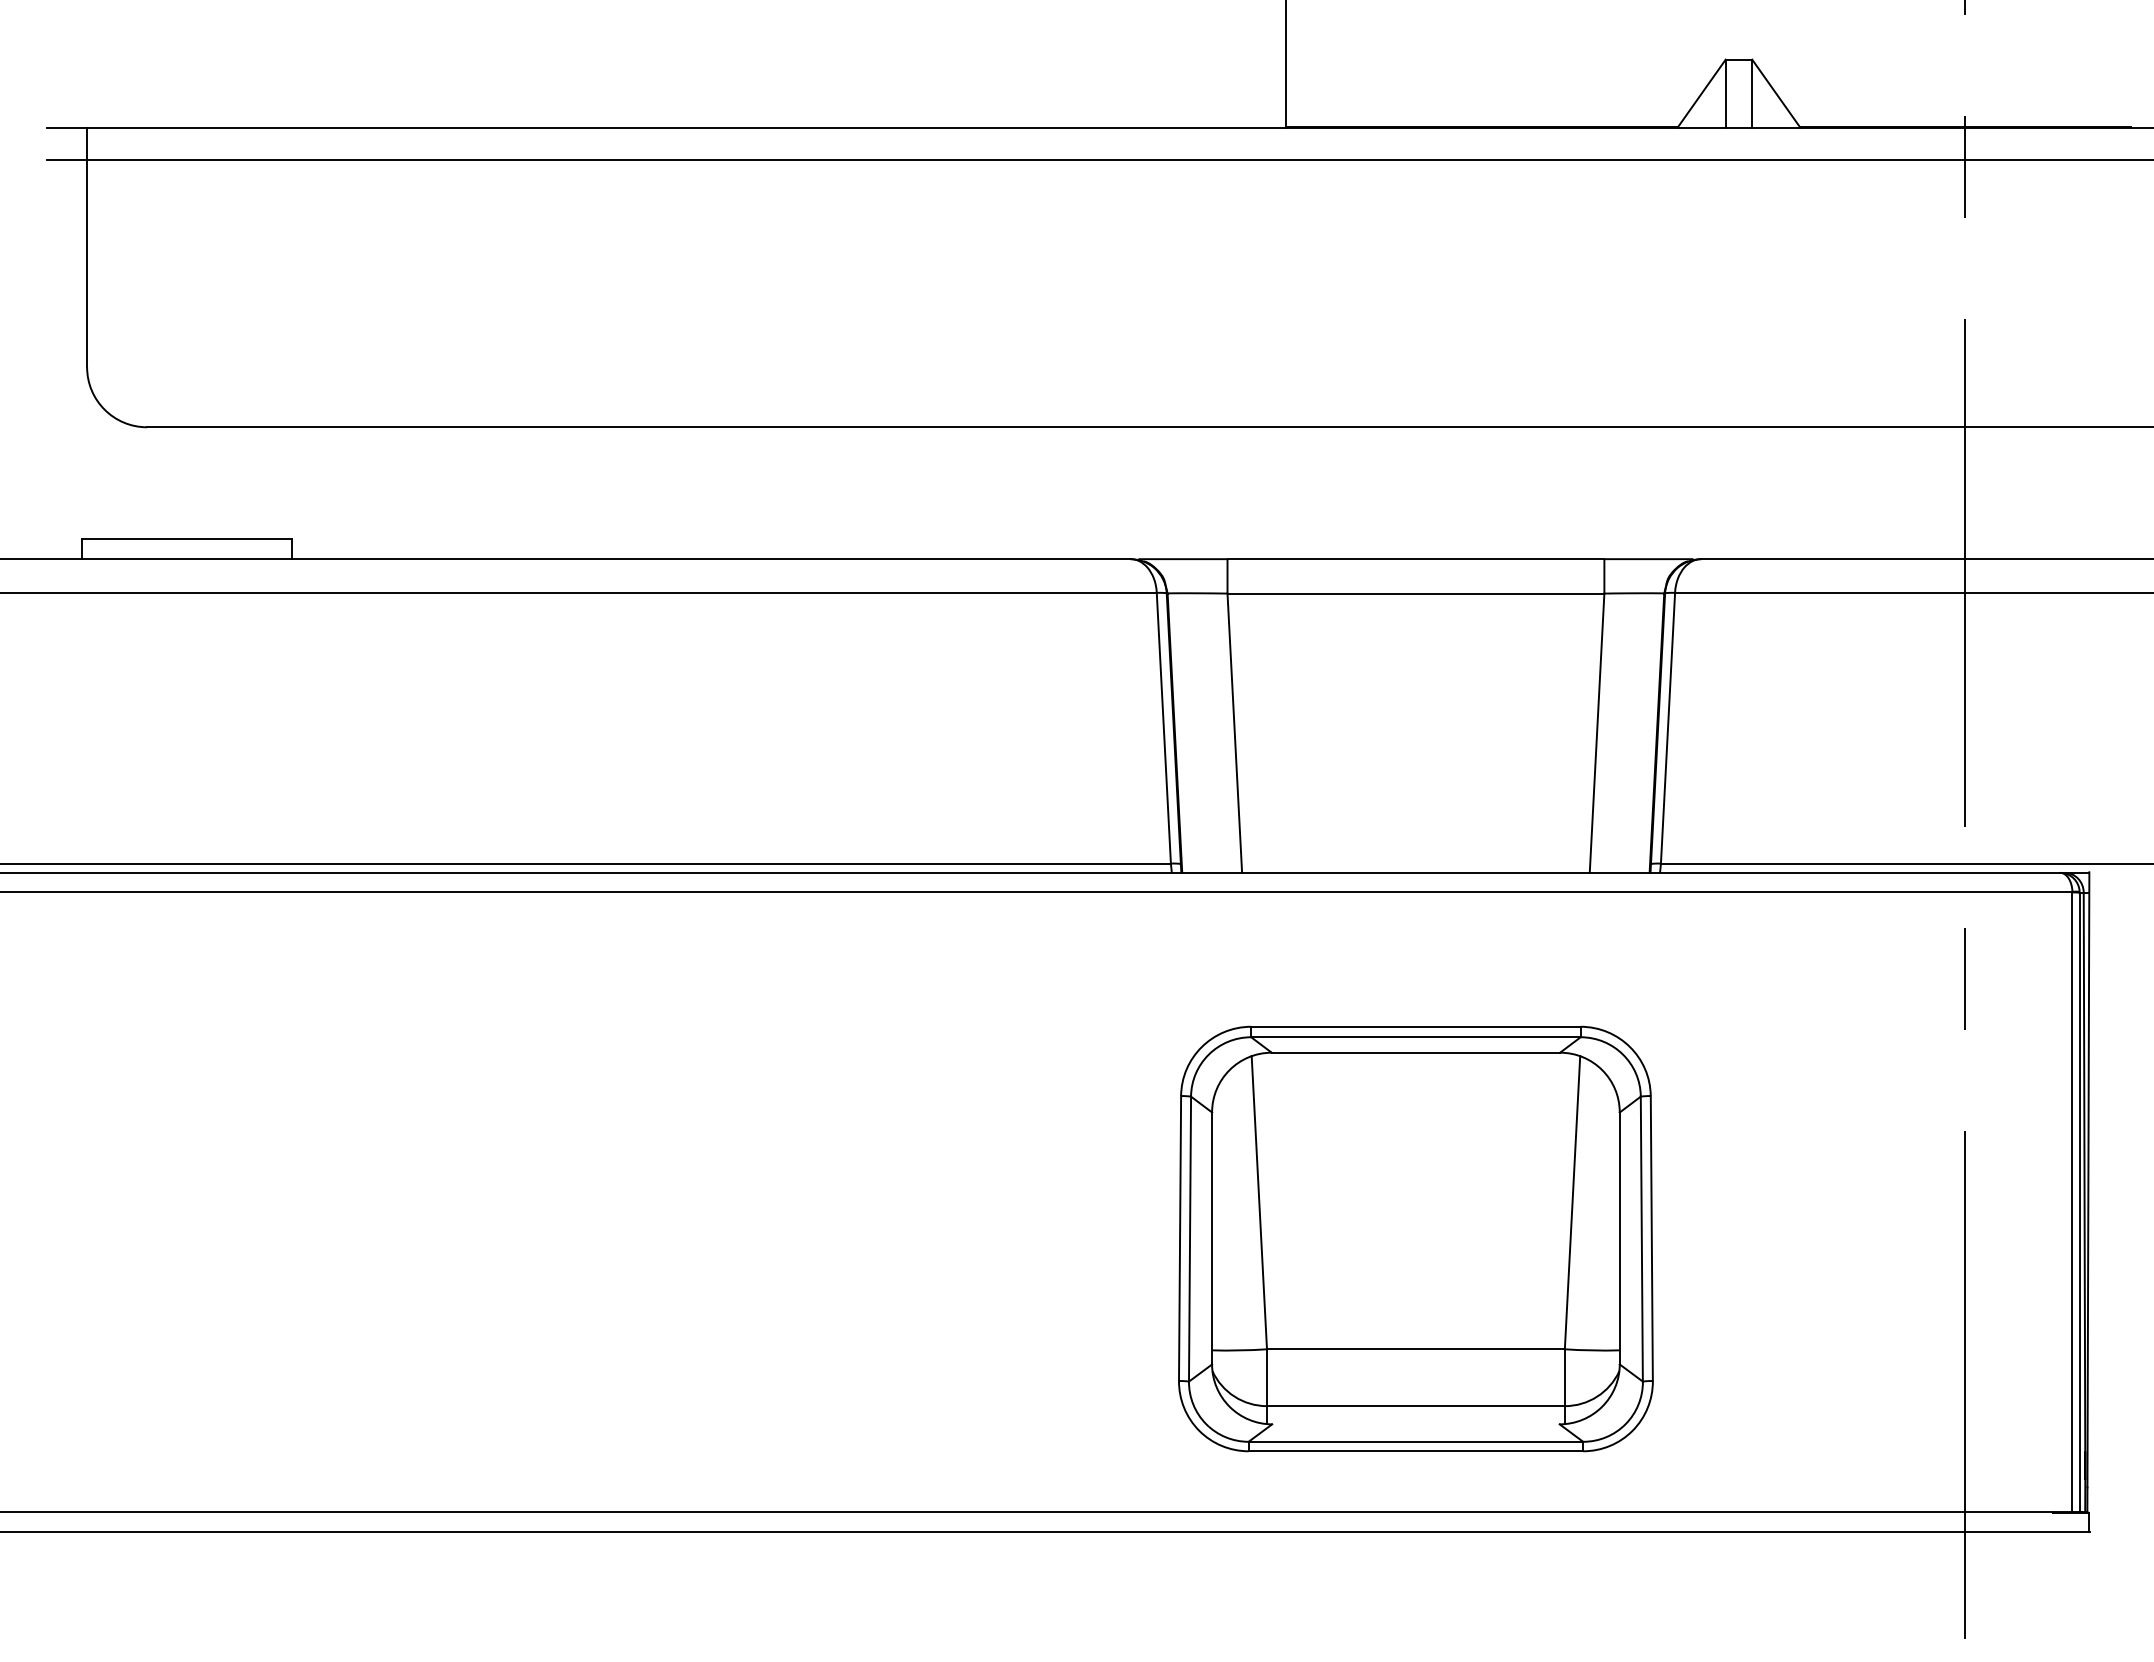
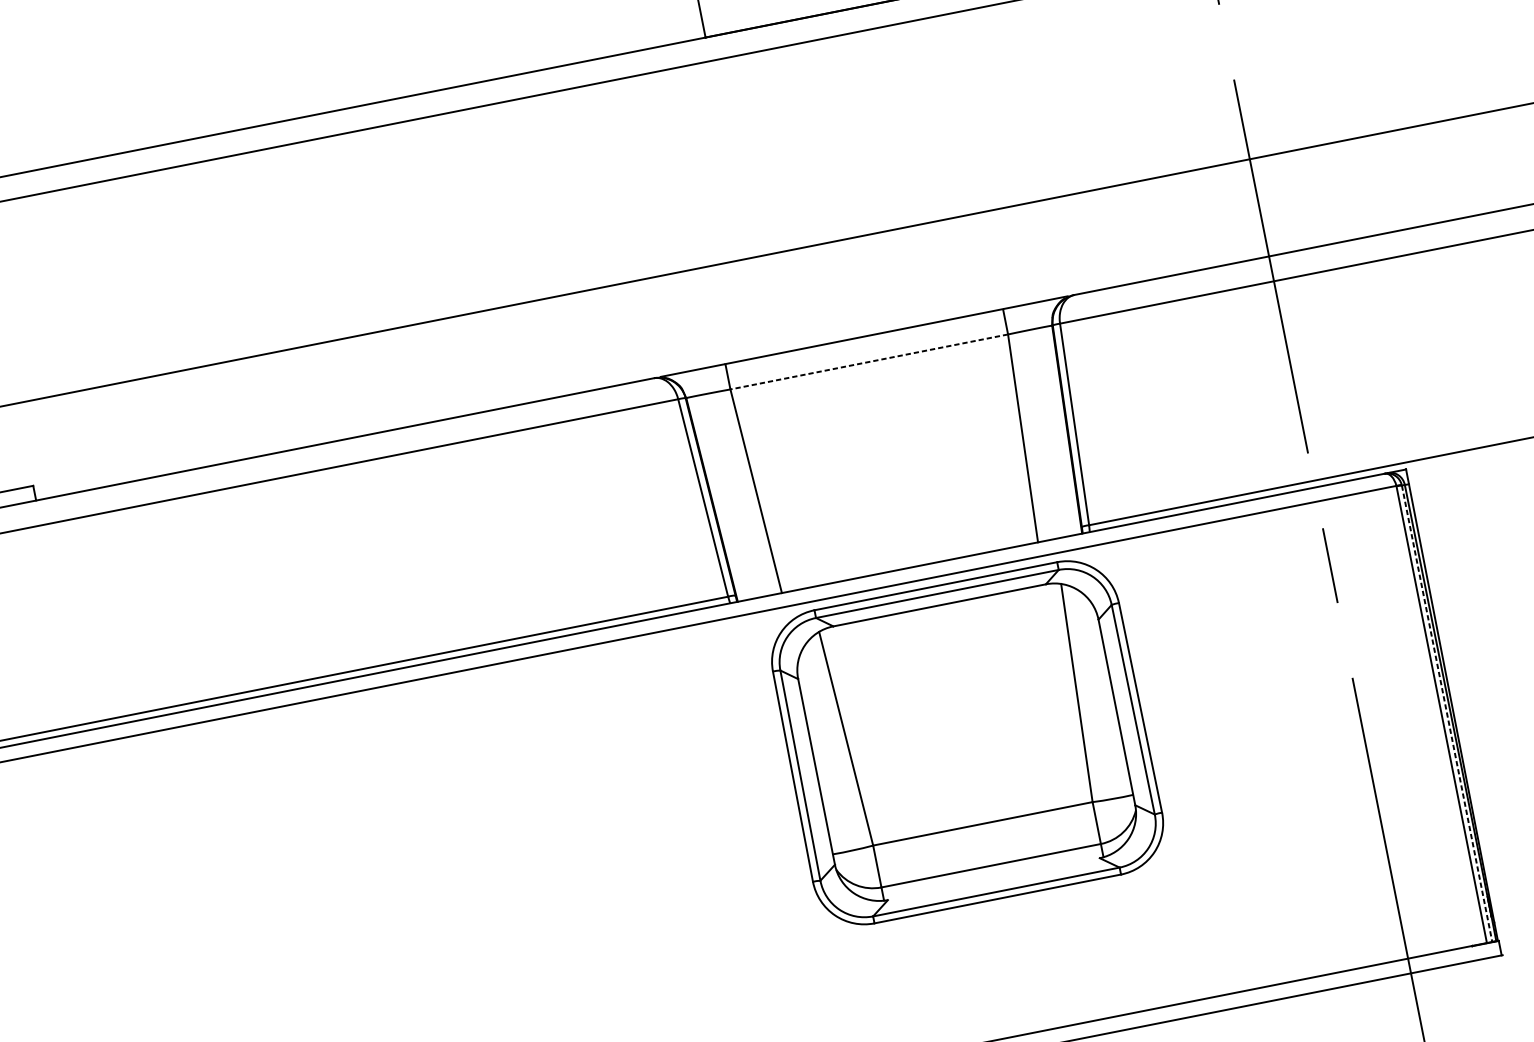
line: (1415, 593) -> (868, 361), solid -> dashed
line: (2079, 1202) -> (1446, 713), solid -> dashed
part: (1415, 1238) -> (966, 742), moved

